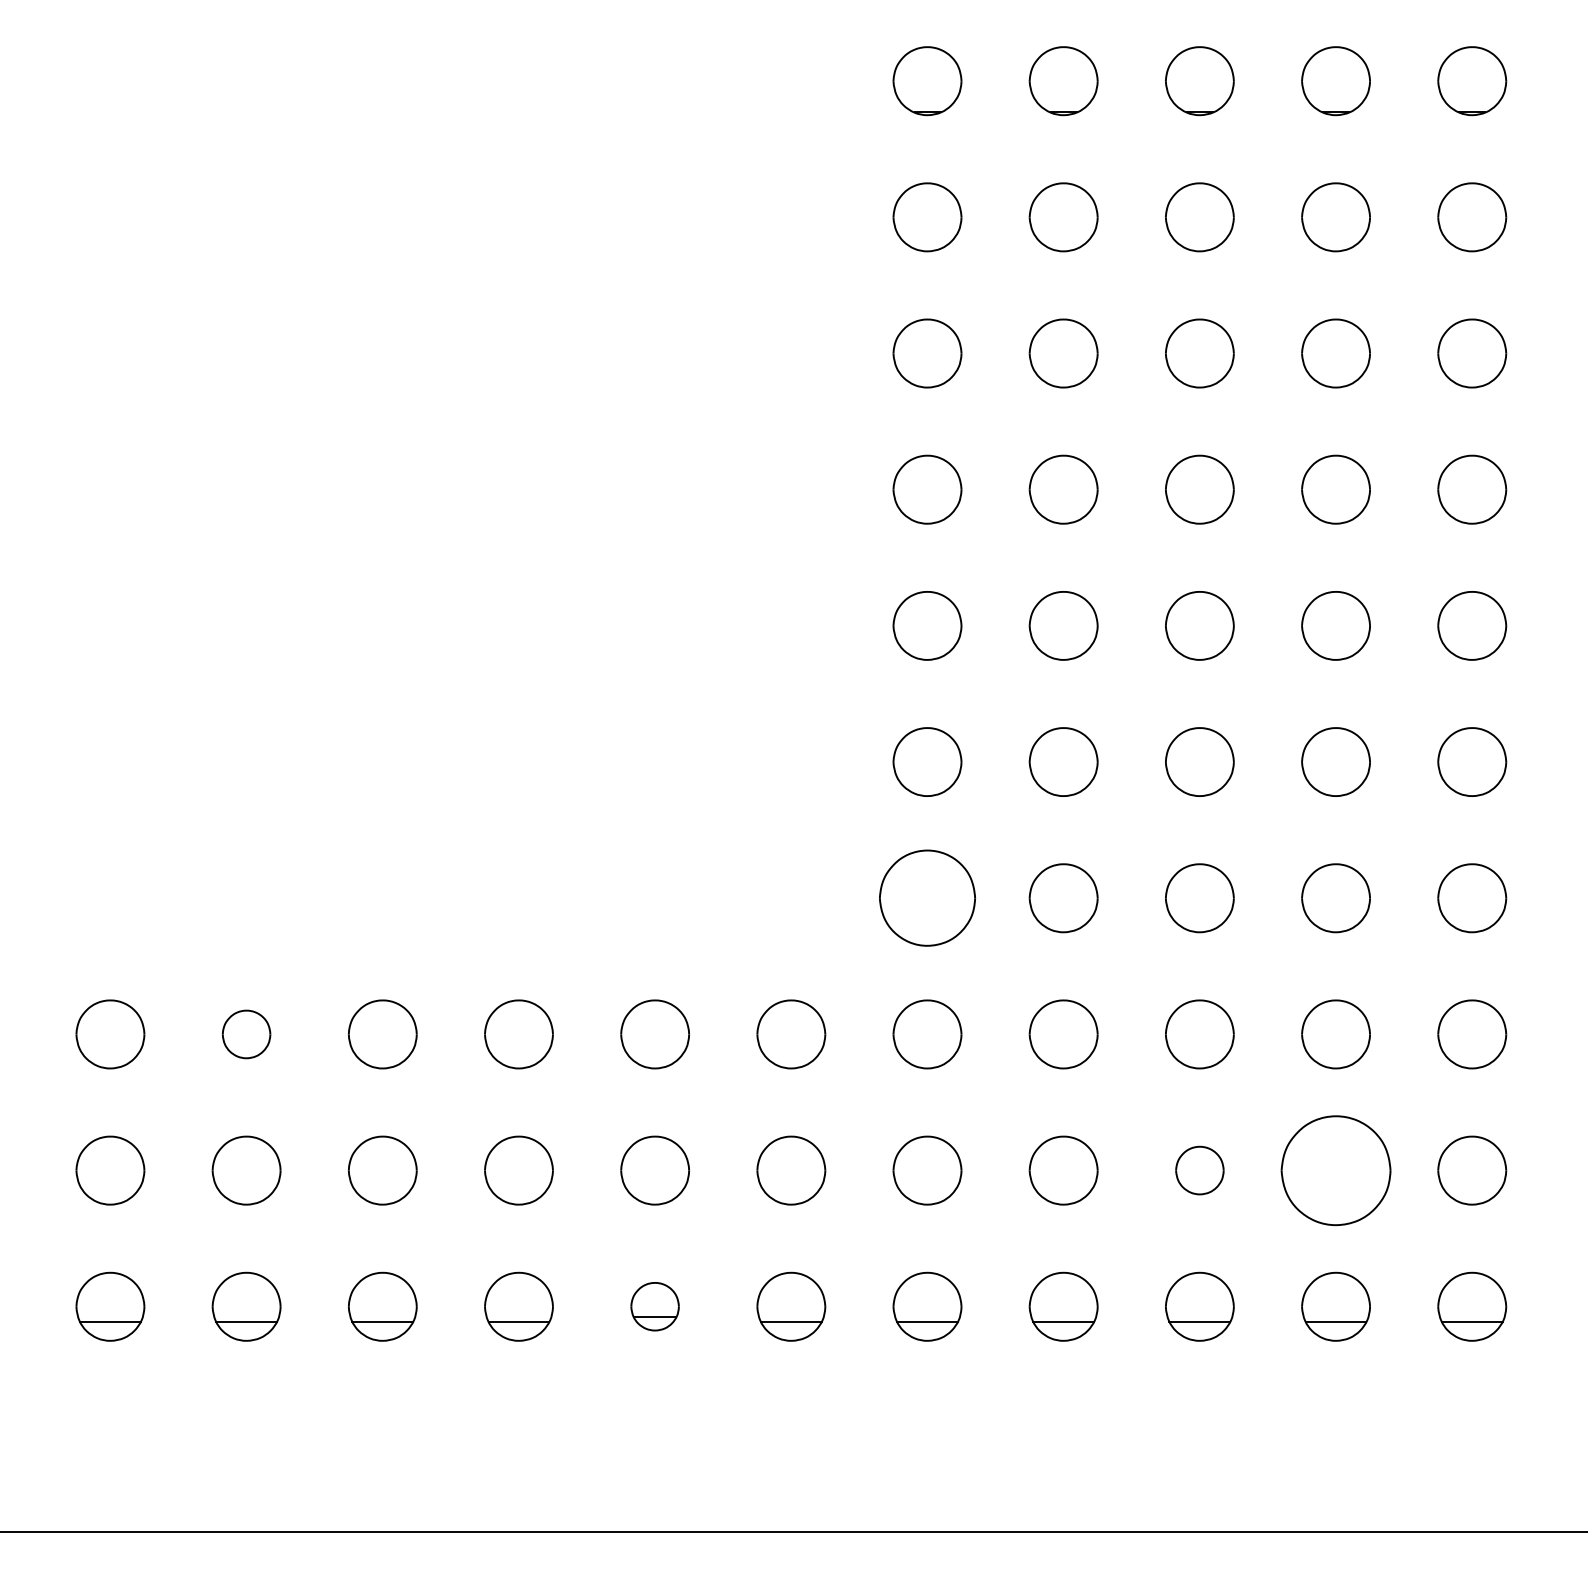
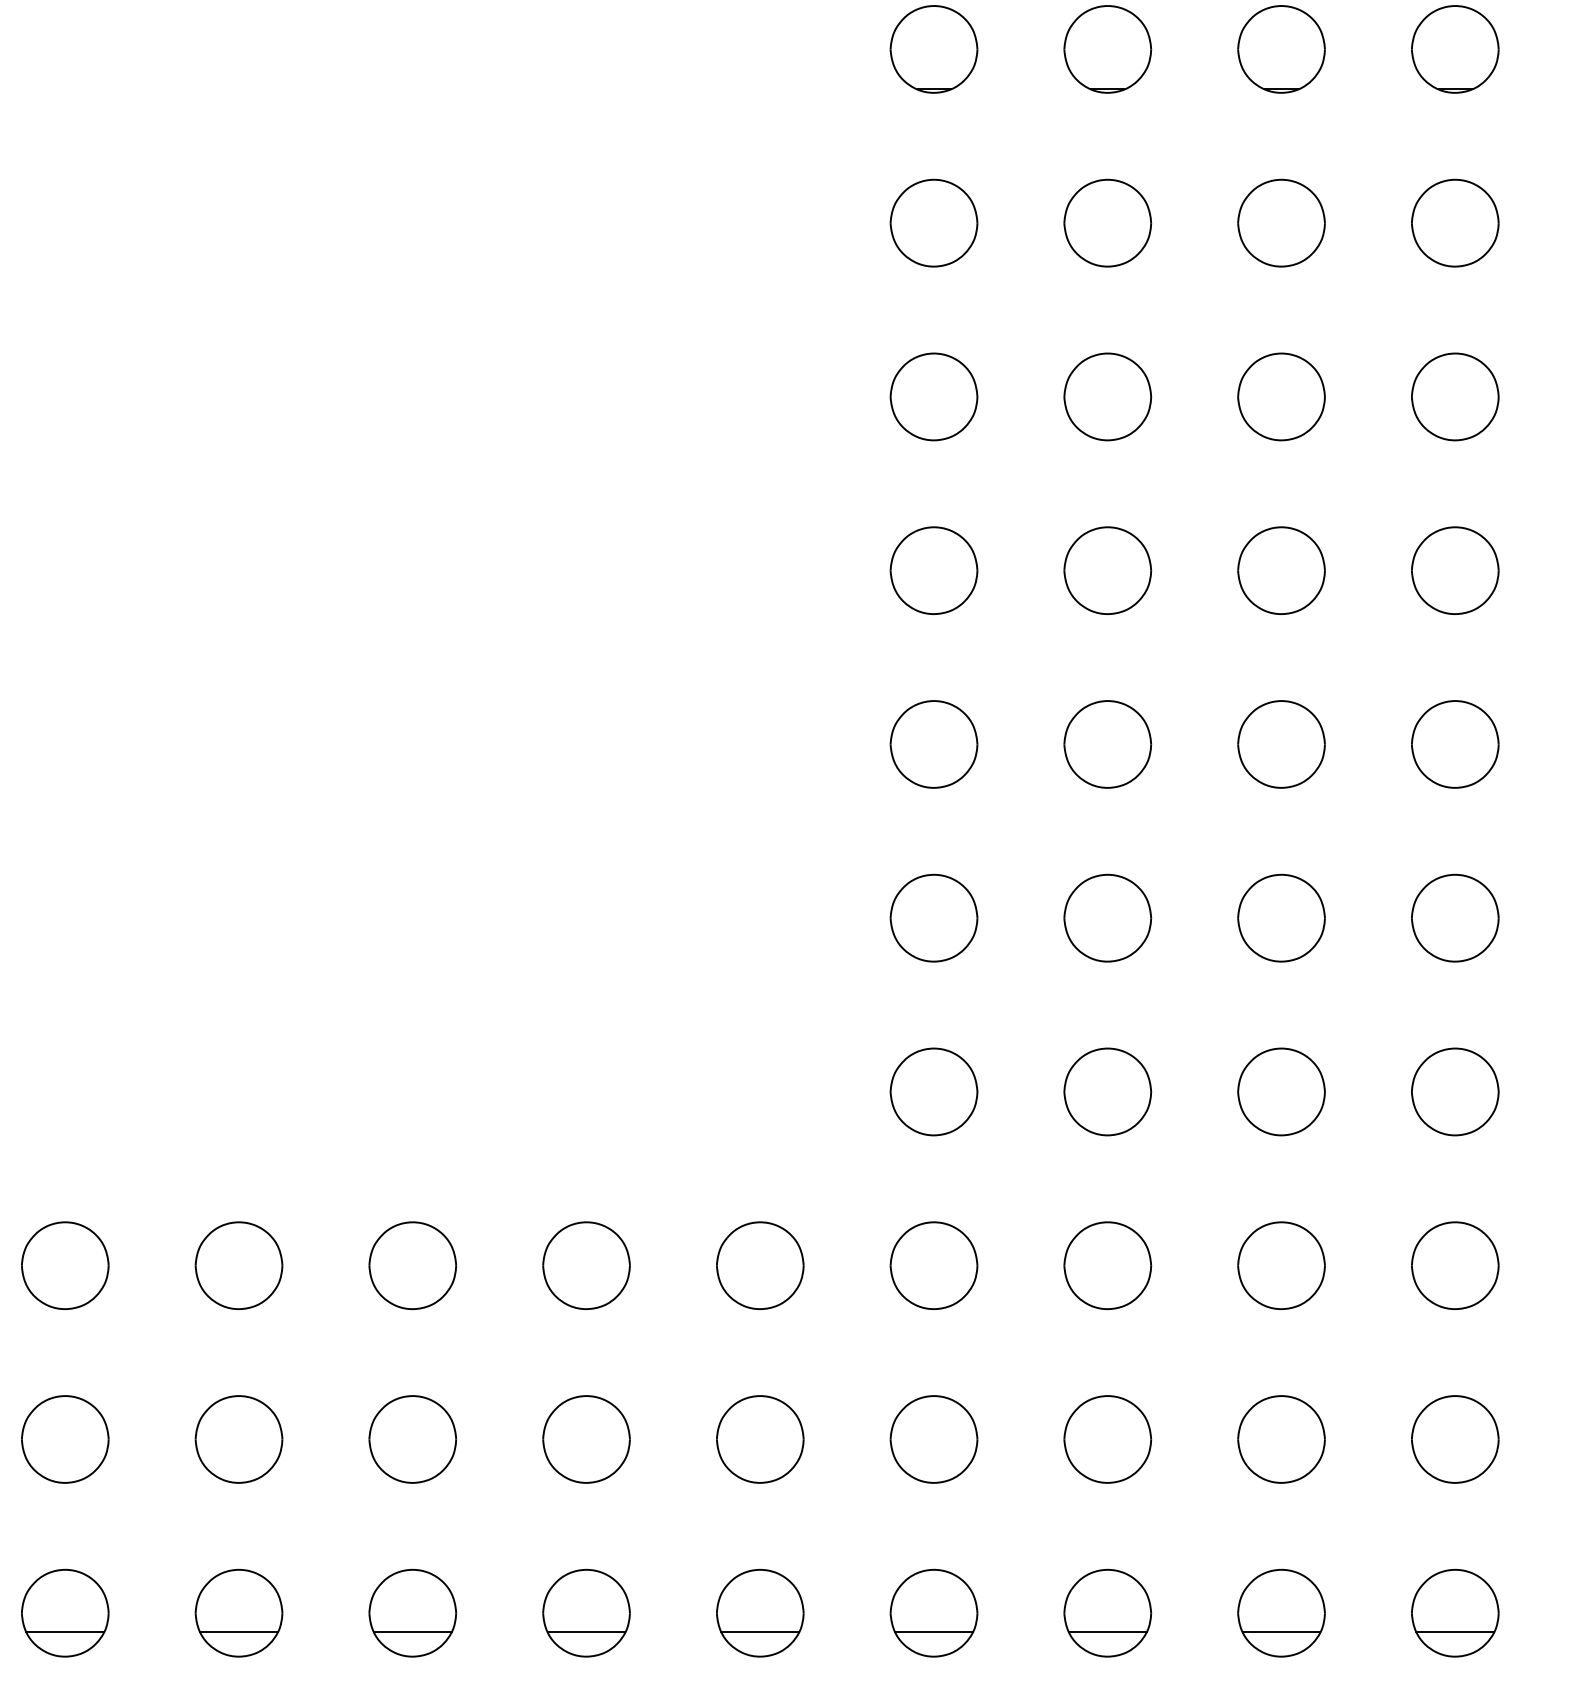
part: (927, 898) -> (934, 1092), size x0.71
part: (246, 1034) -> (65, 1265), size x1.43
part: (1199, 1170) -> (1281, 1439), size x1.43
part: (1335, 1170) -> (1454, 1439), size x0.62
part: (654, 1306) -> (585, 1612), size x1.43

